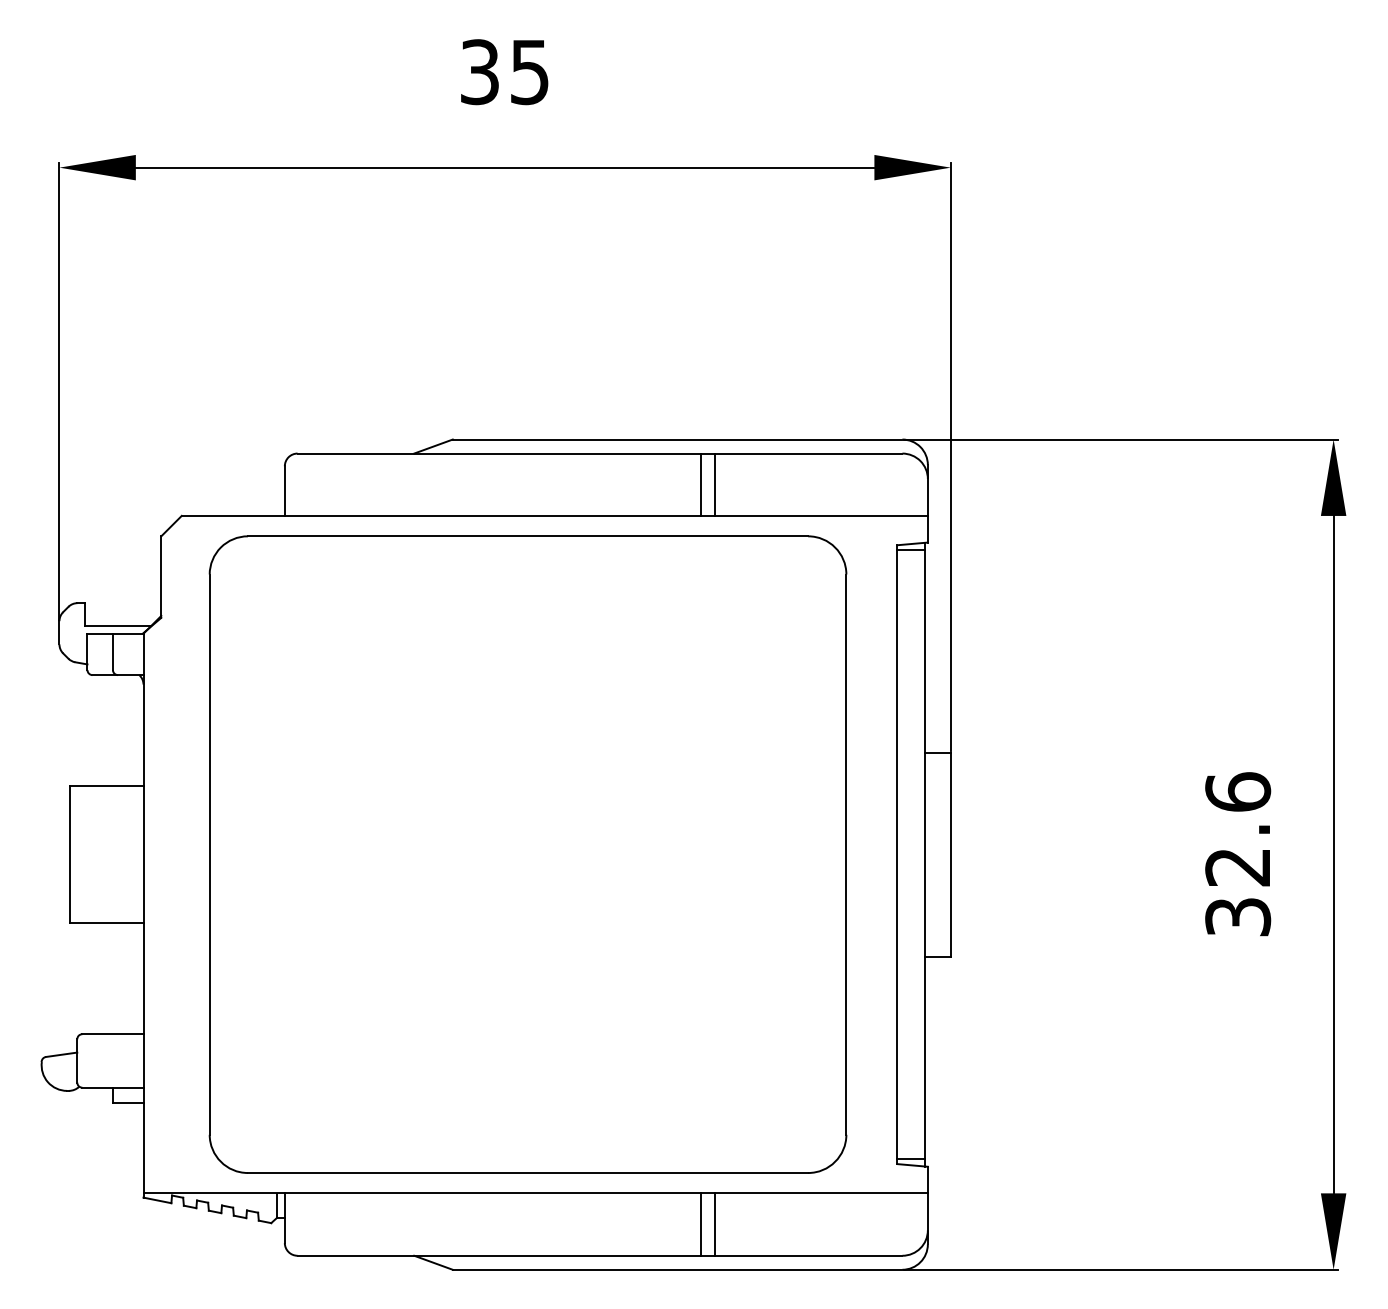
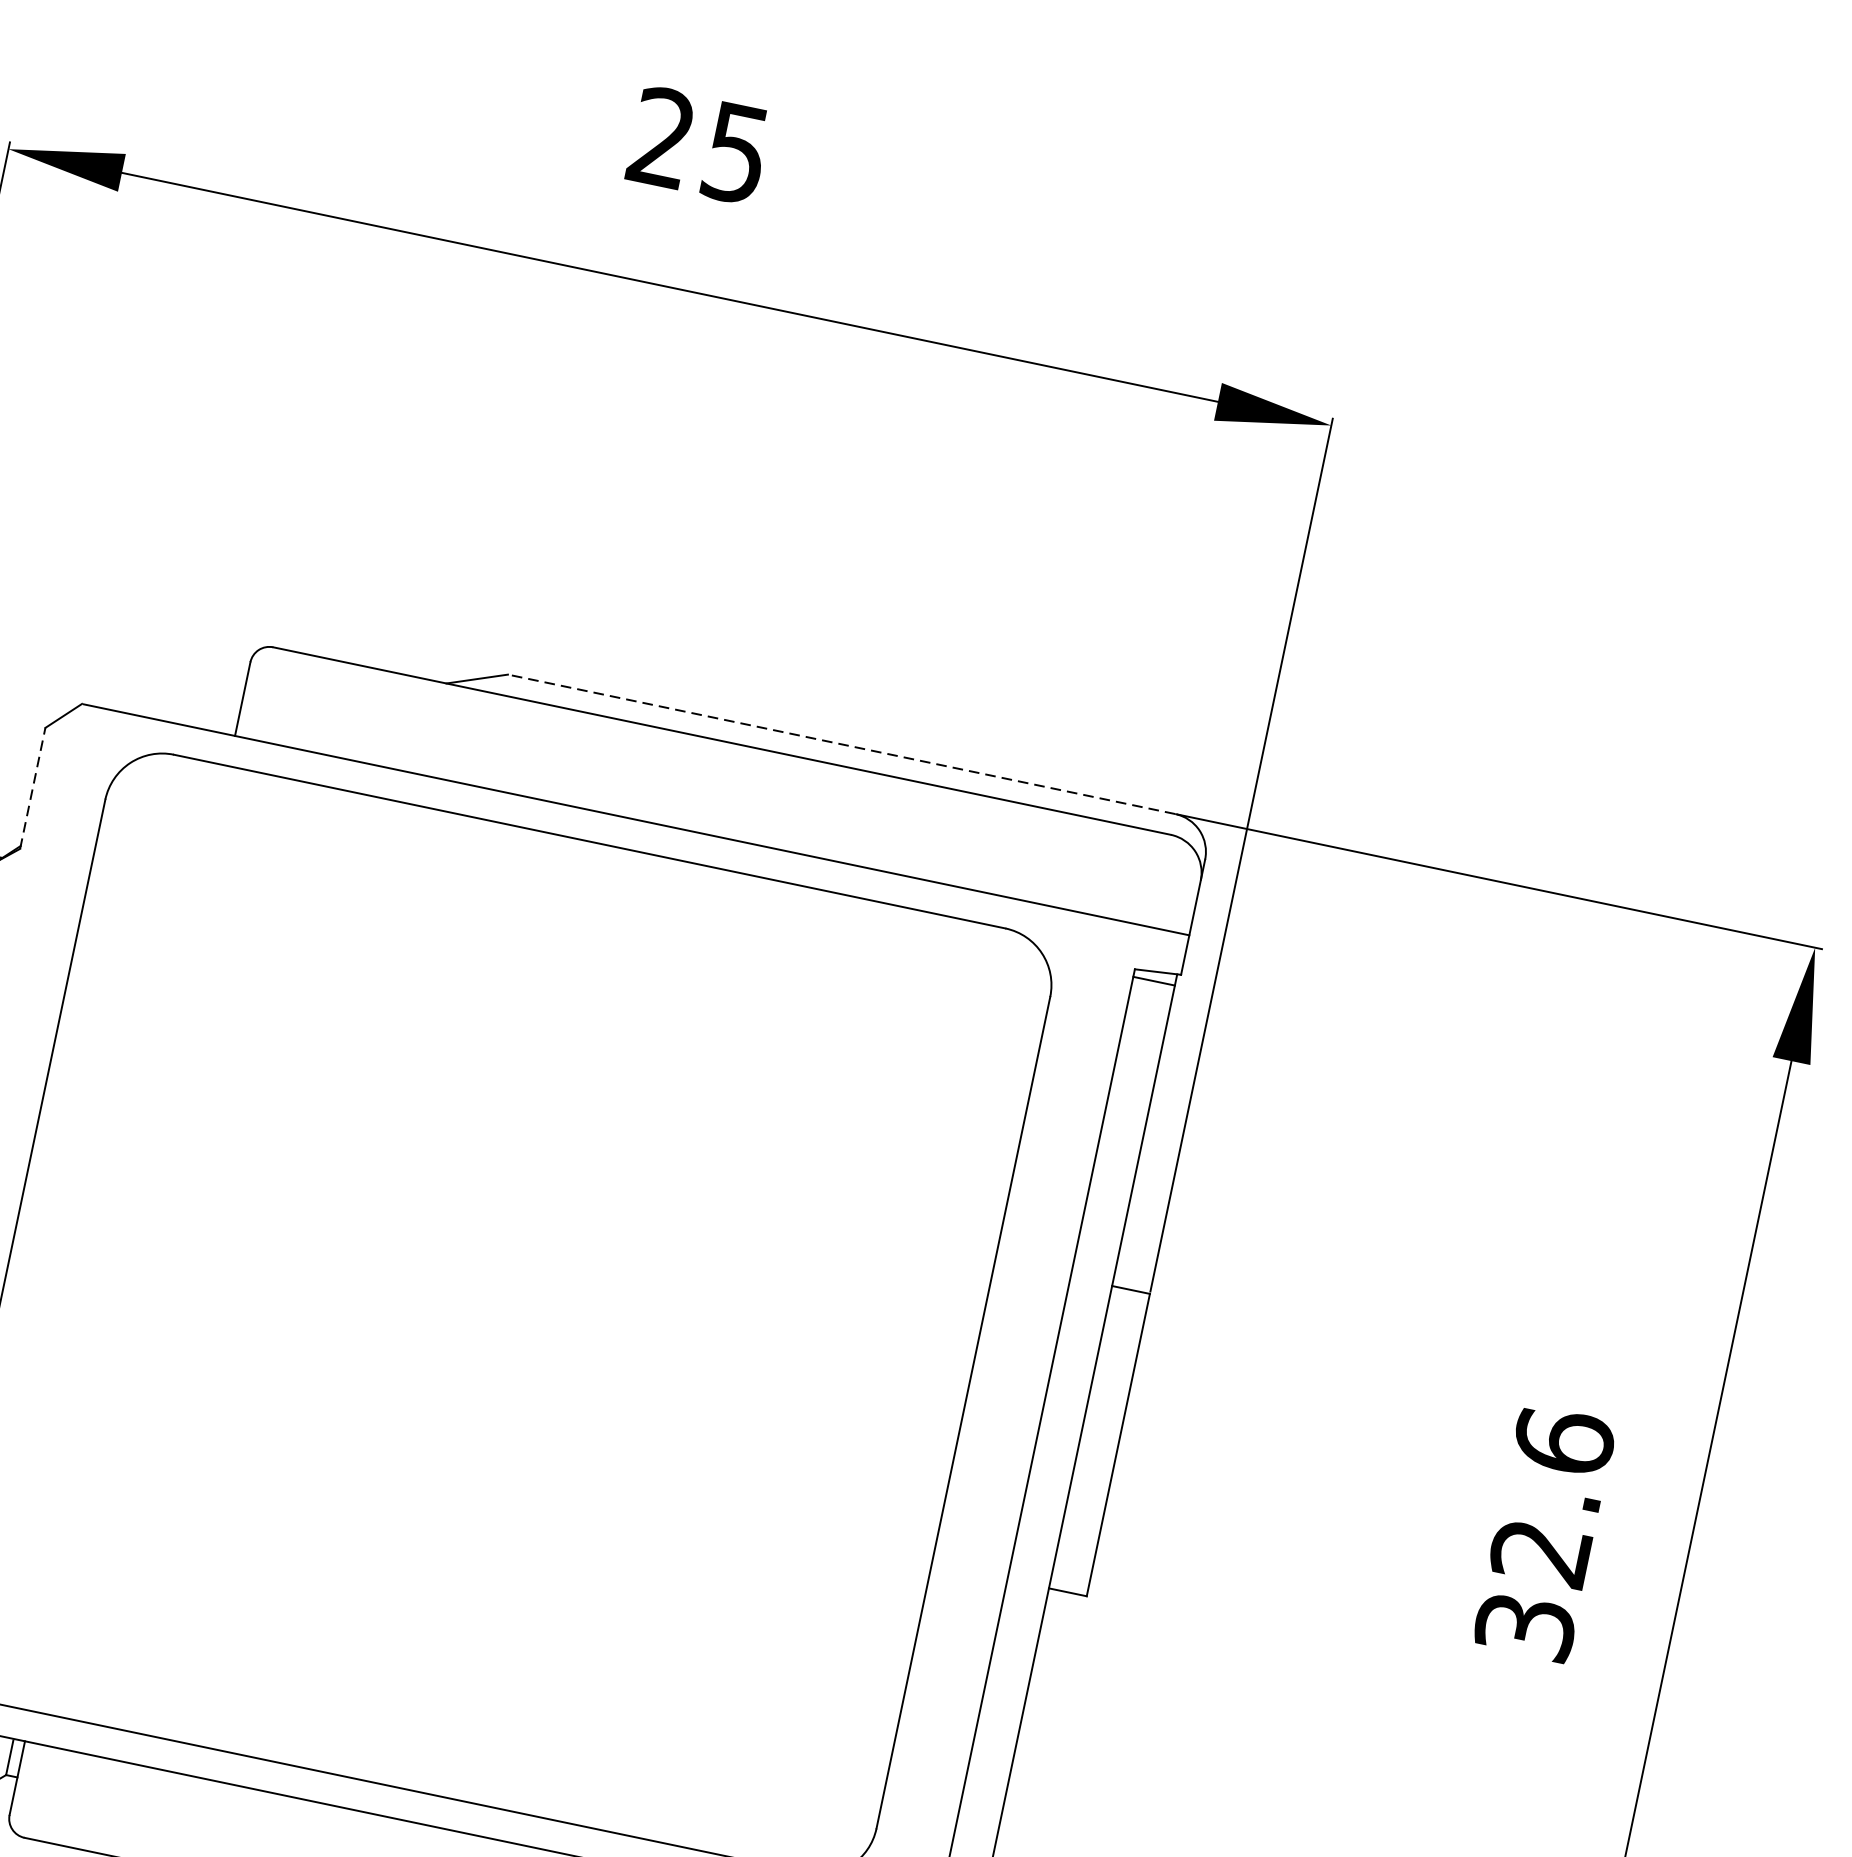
text: (479, 72) -> (661, 138), 35 -> 25
line: (677, 439) -> (841, 744), solid -> dashed
line: (701, 484) -> (863, 818), removed
line: (714, 484) -> (882, 822), removed
line: (161, 577) -> (32, 789), solid -> dashed

